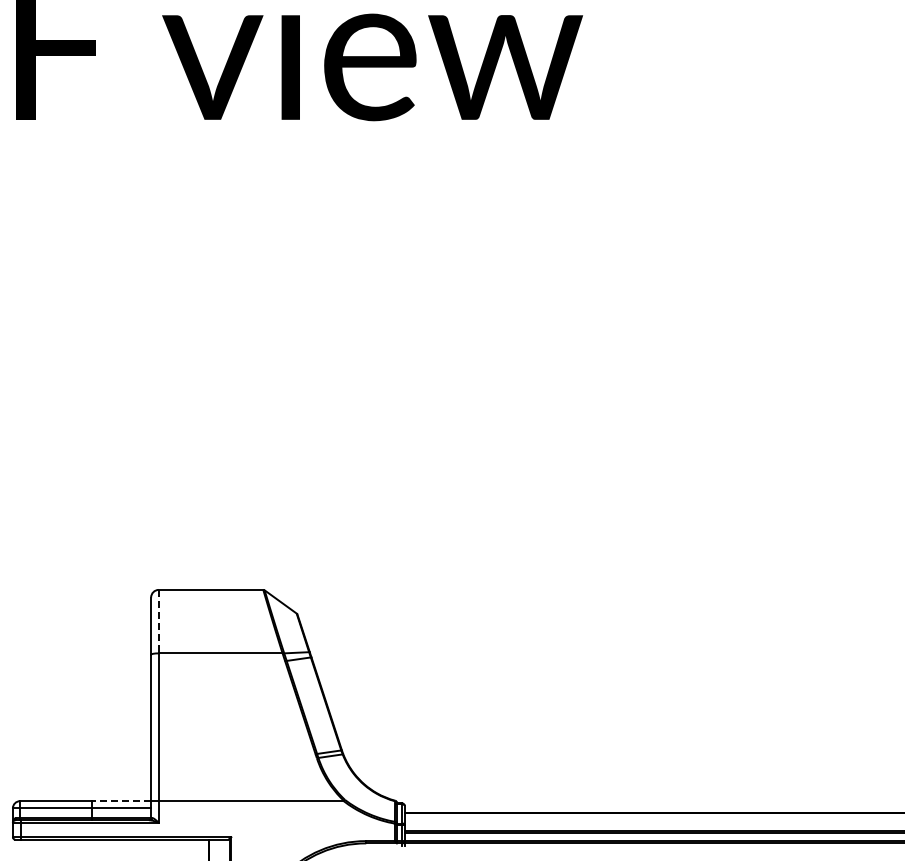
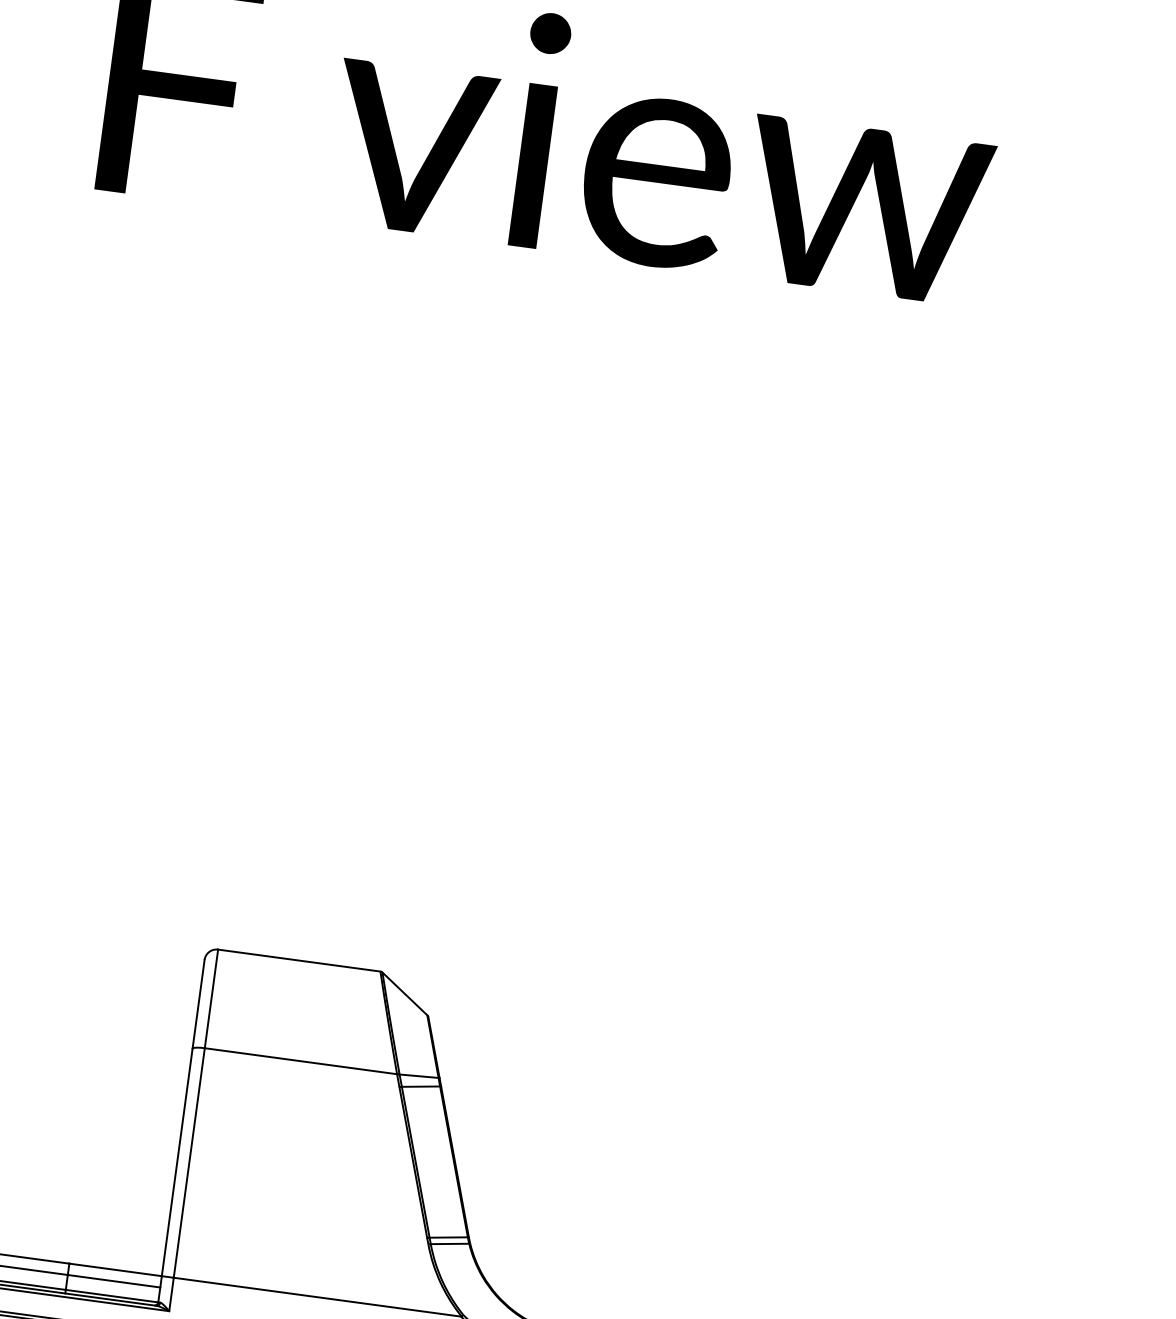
line: (158, 621) -> (211, 998), dashed -> solid
line: (121, 801) -> (115, 1270), dashed -> solid

